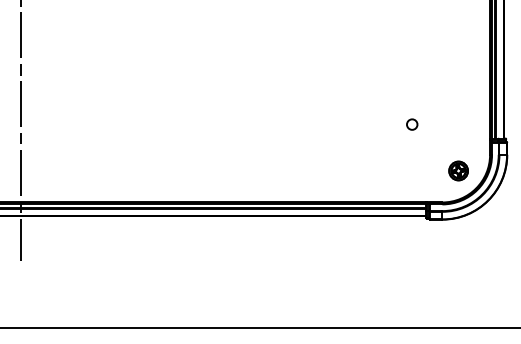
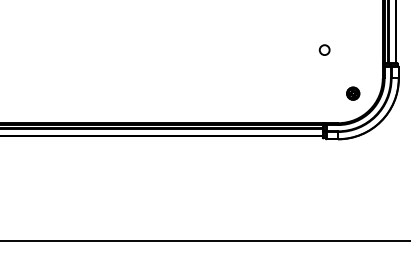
circle: (412, 124) -> (324, 50), moved
part: (458, 170) -> (353, 93), size x0.7

